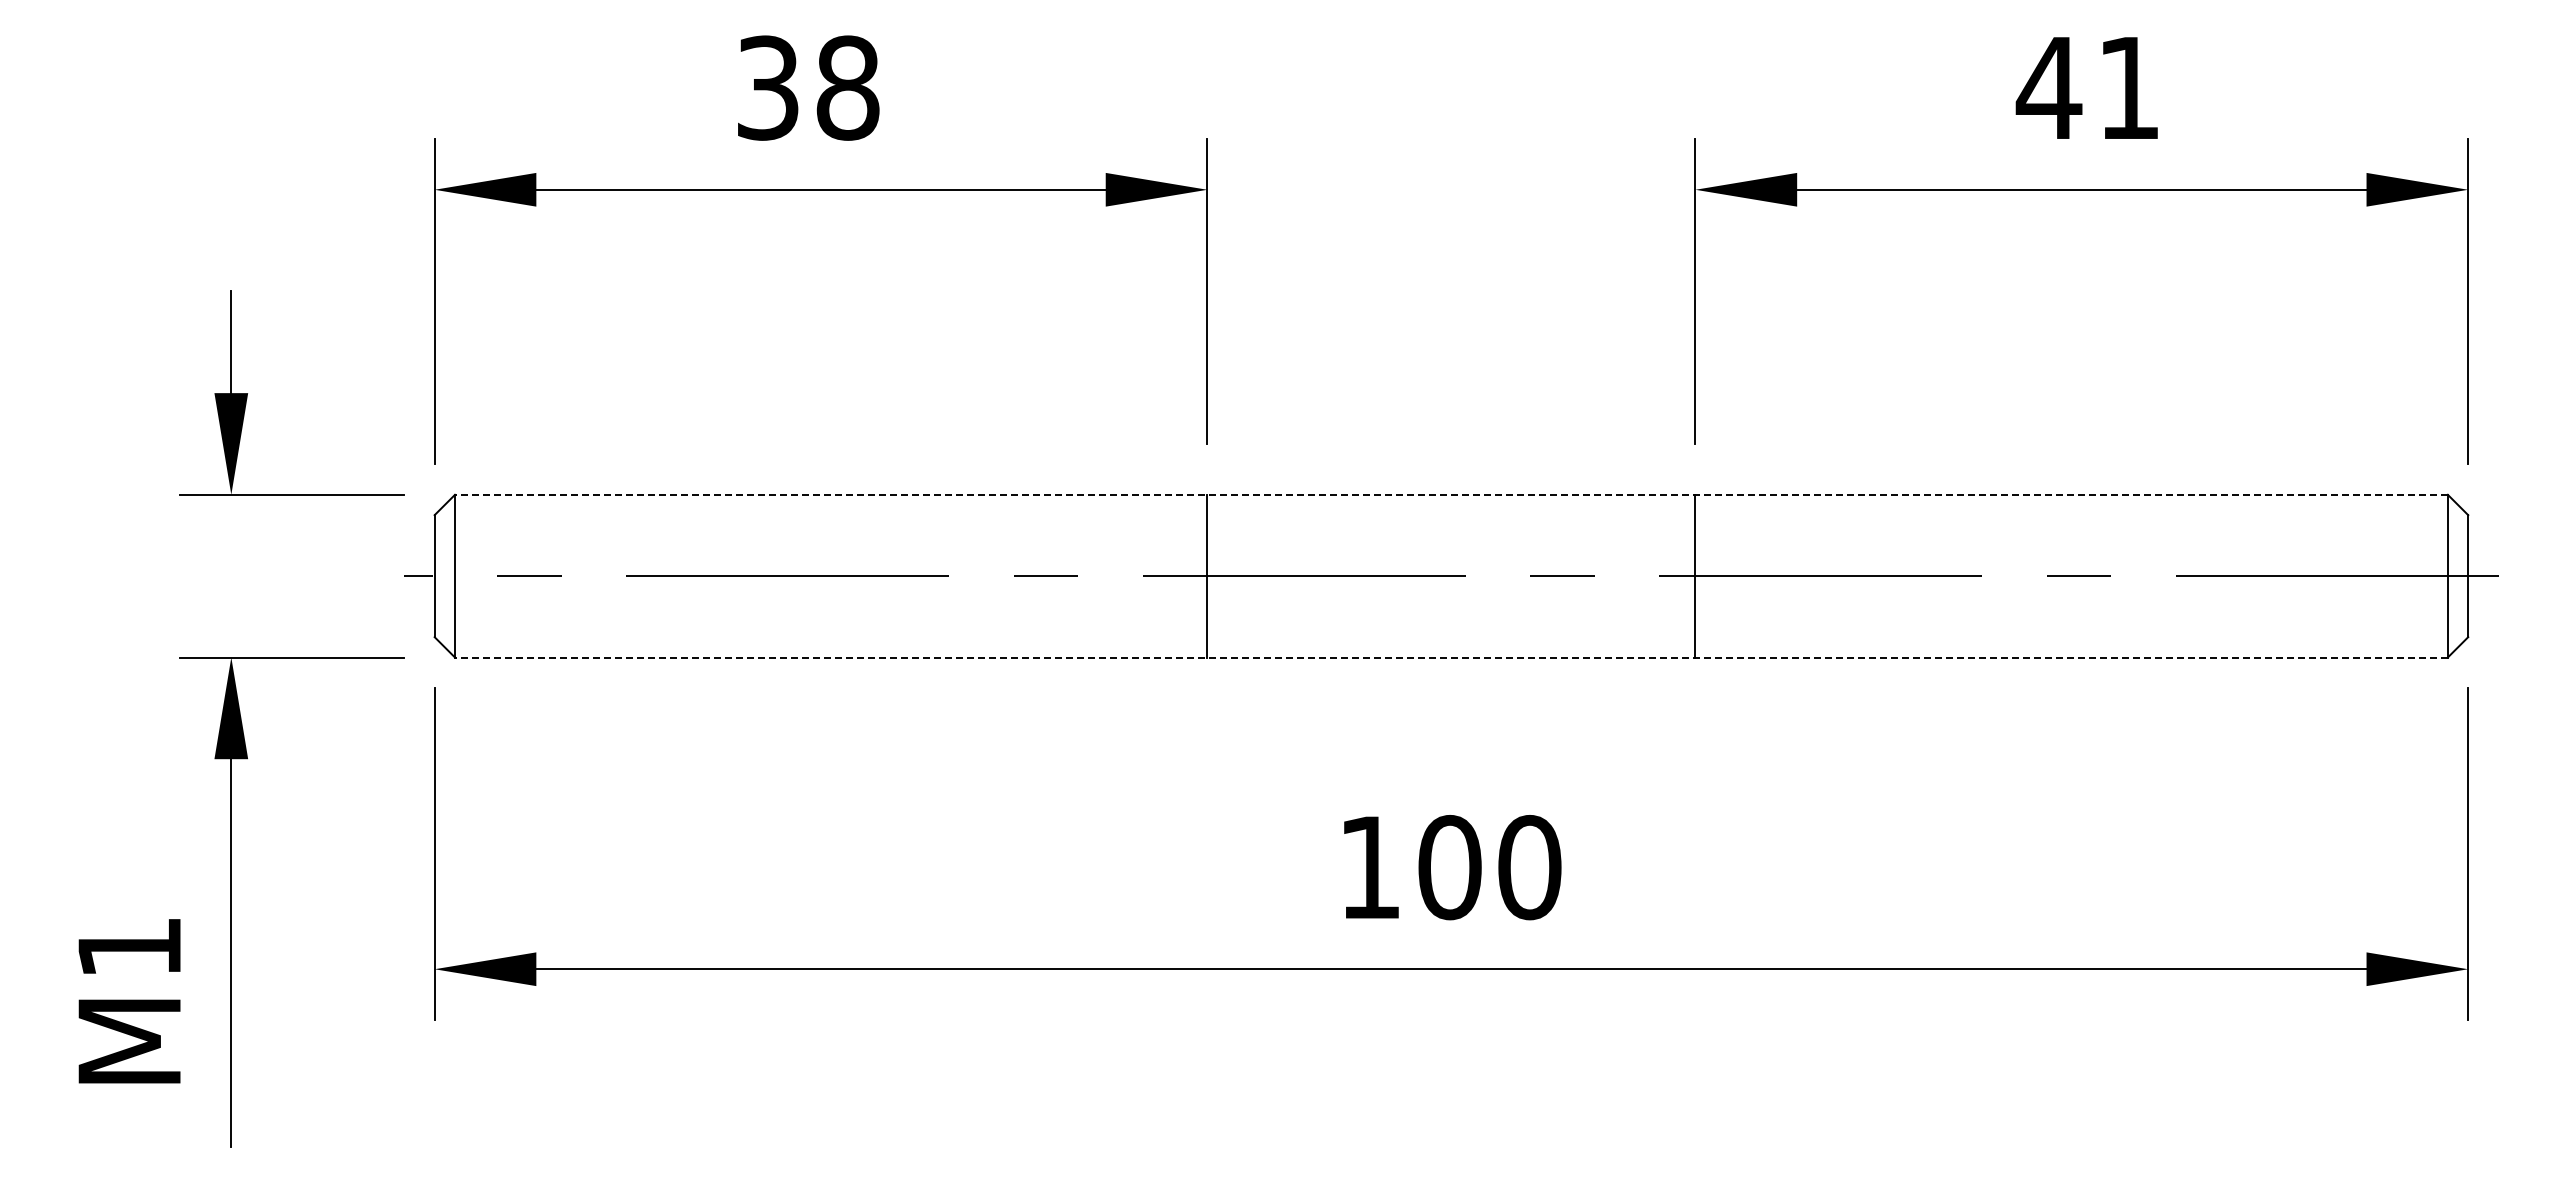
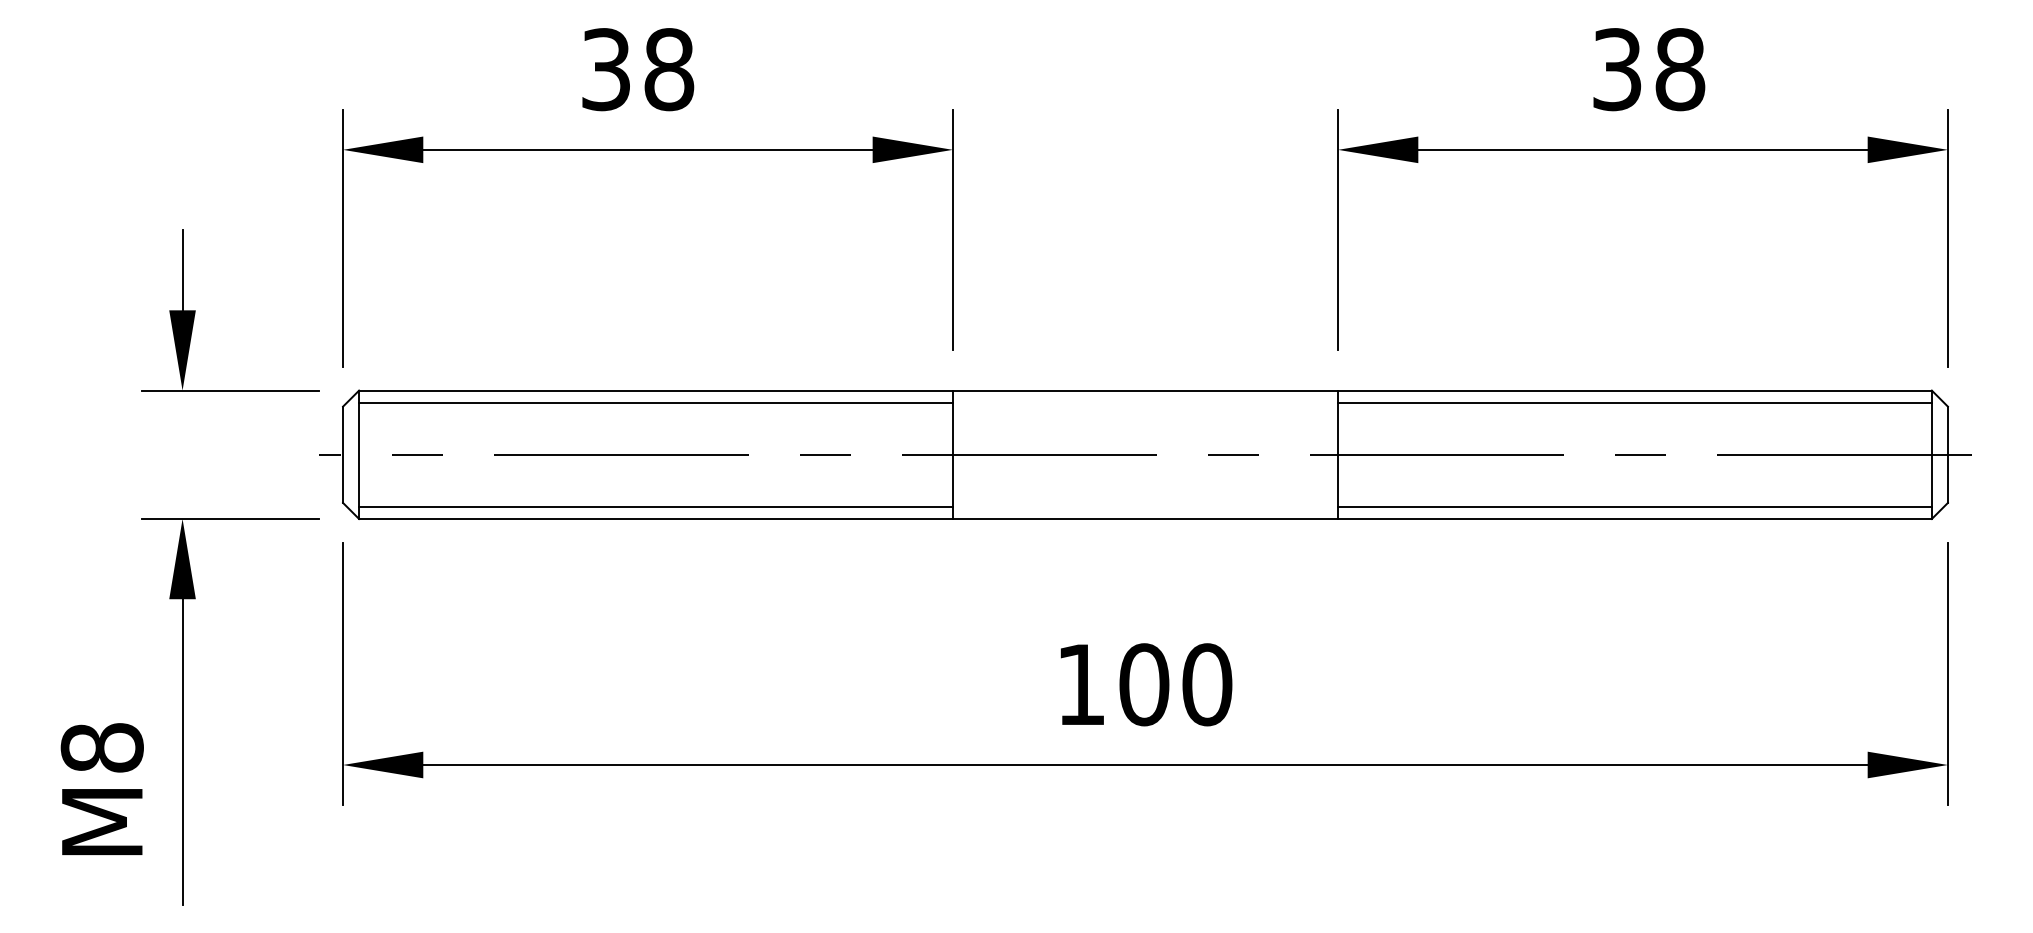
text: (2087, 87) -> (1647, 69), 41 -> 38
line: (1450, 494) -> (1144, 390), dashed -> solid
line: (831, 509) -> (656, 402), added
line: (2071, 509) -> (1634, 402), added
line: (831, 642) -> (656, 507), added
line: (2071, 642) -> (1634, 507), added
line: (1450, 657) -> (1144, 518), dashed -> solid
text: (129, 947) -> (102, 747), 1 -> 8

